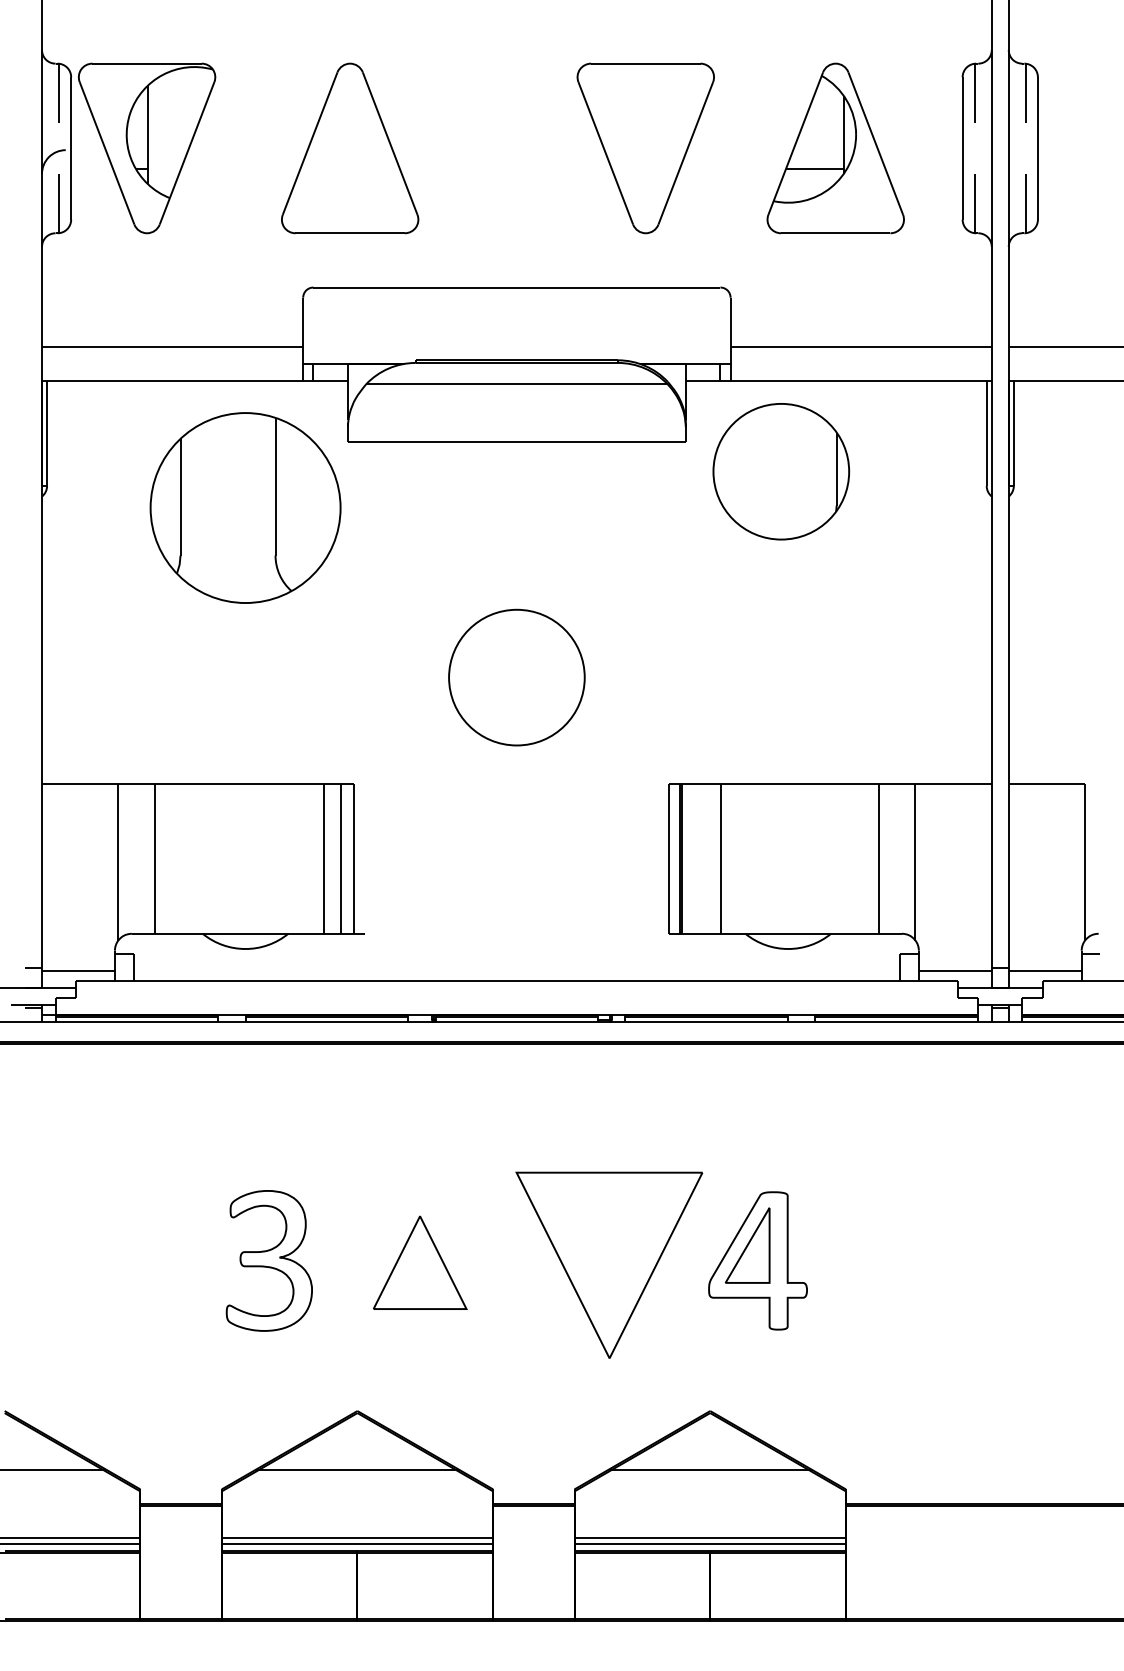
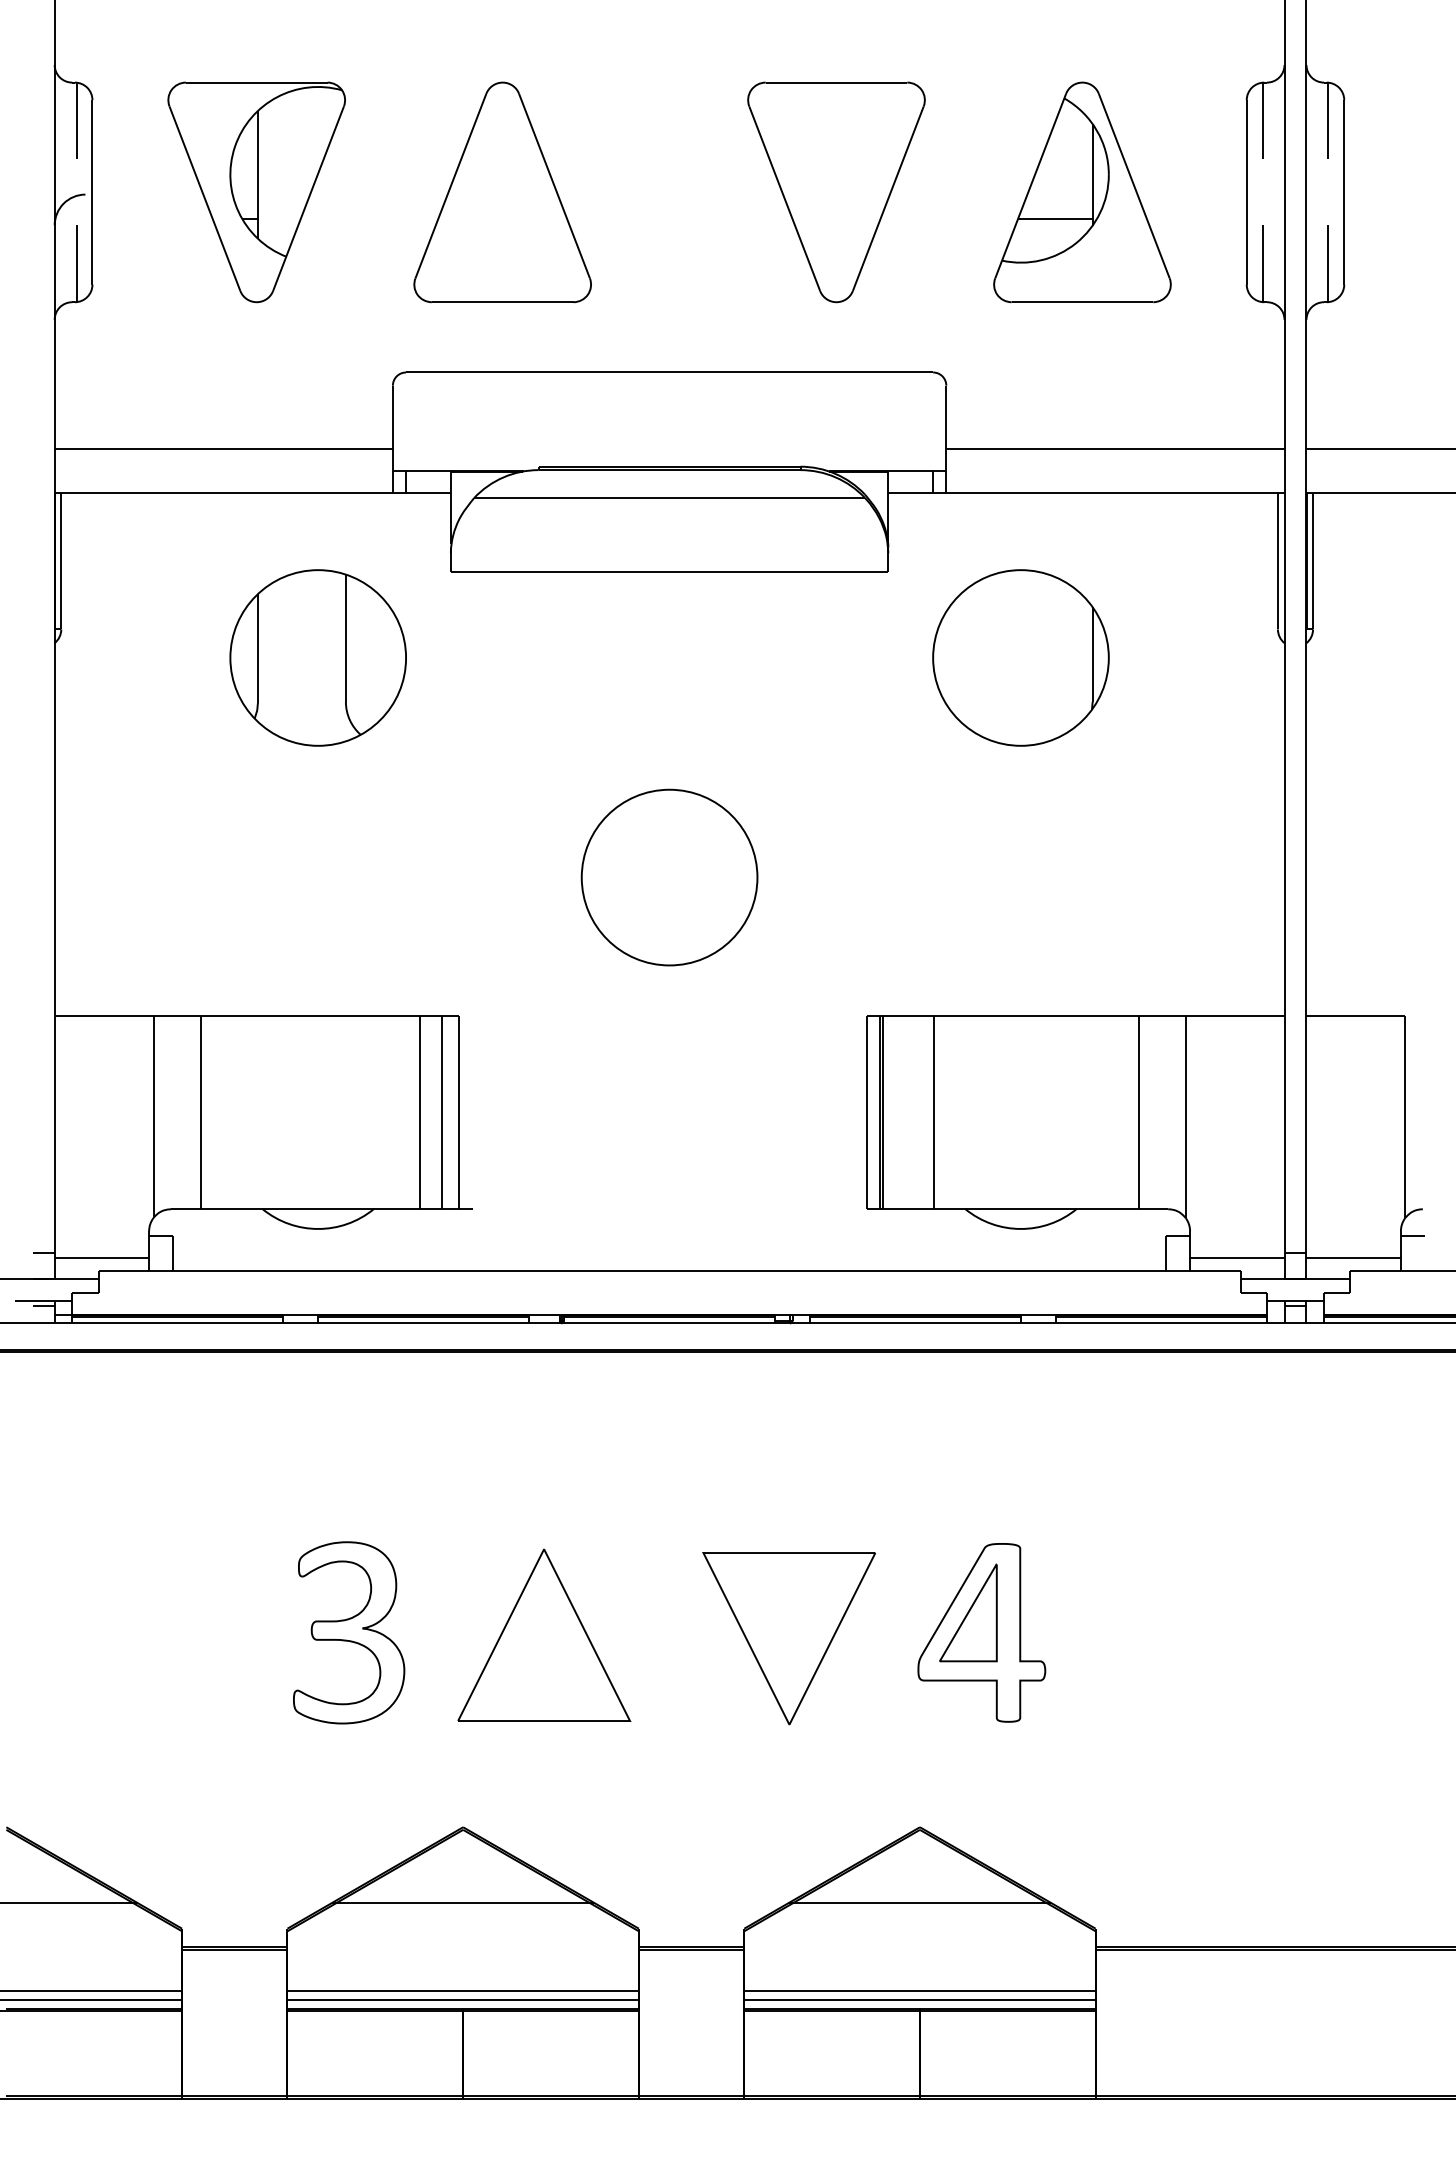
part: (146, 148) -> (256, 192), moved
part: (350, 148) -> (502, 192), moved
part: (780, 471) -> (1020, 657), moved
part: (244, 507) -> (317, 657), size x0.71
part: (420, 1262) -> (544, 1634), size x1.43
part: (608, 1265) -> (788, 1638), size x0.71

